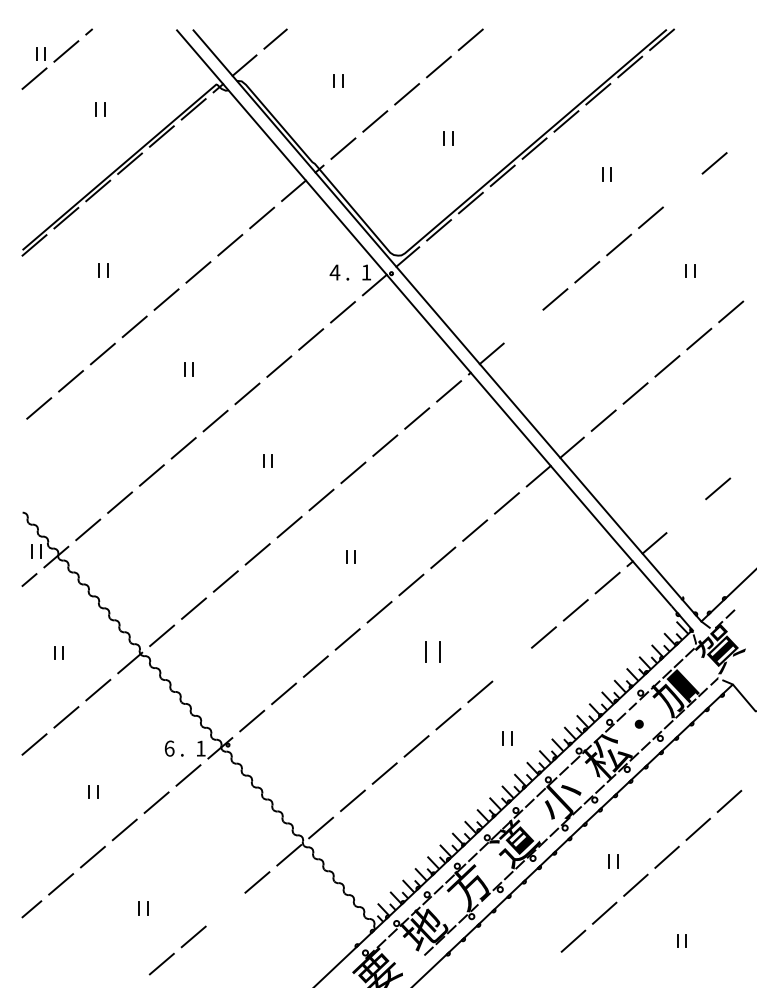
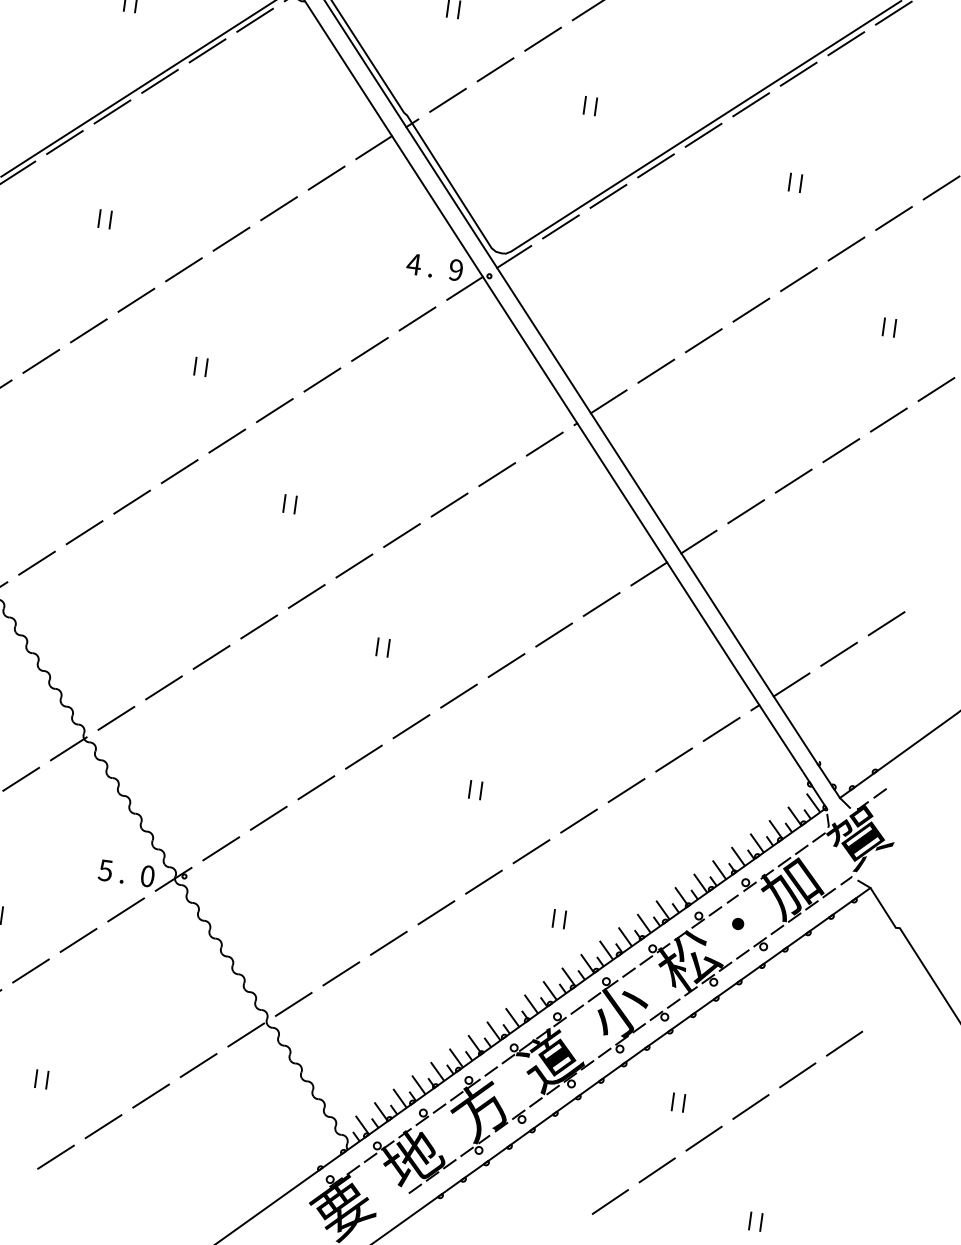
line: (682, 190) -> (893, 218), added
text: (366, 272) -> (456, 270), 1 -> 9
line: (523, 326) -> (656, 371), added
line: (686, 515) -> (839, 653), added
part: (432, 652) -> (474, 790), size x0.62
line: (512, 664) -> (579, 820), added
text: (169, 748) -> (105, 870), 6 -> 5
text: (200, 748) -> (147, 876), 1 -> 0
line: (225, 909) -> (151, 1095), added

